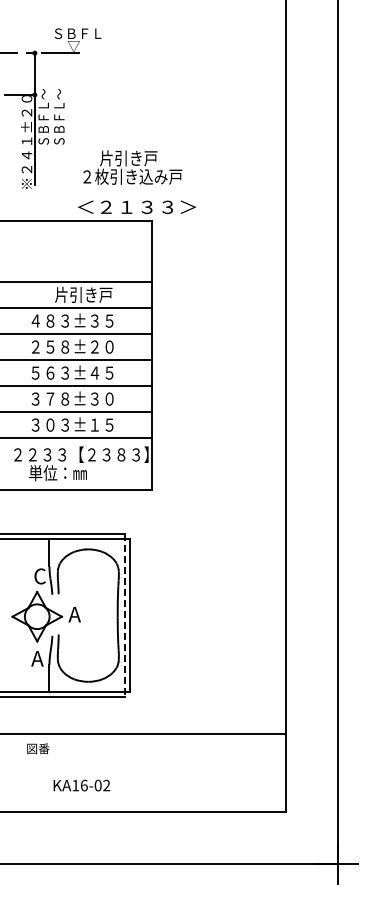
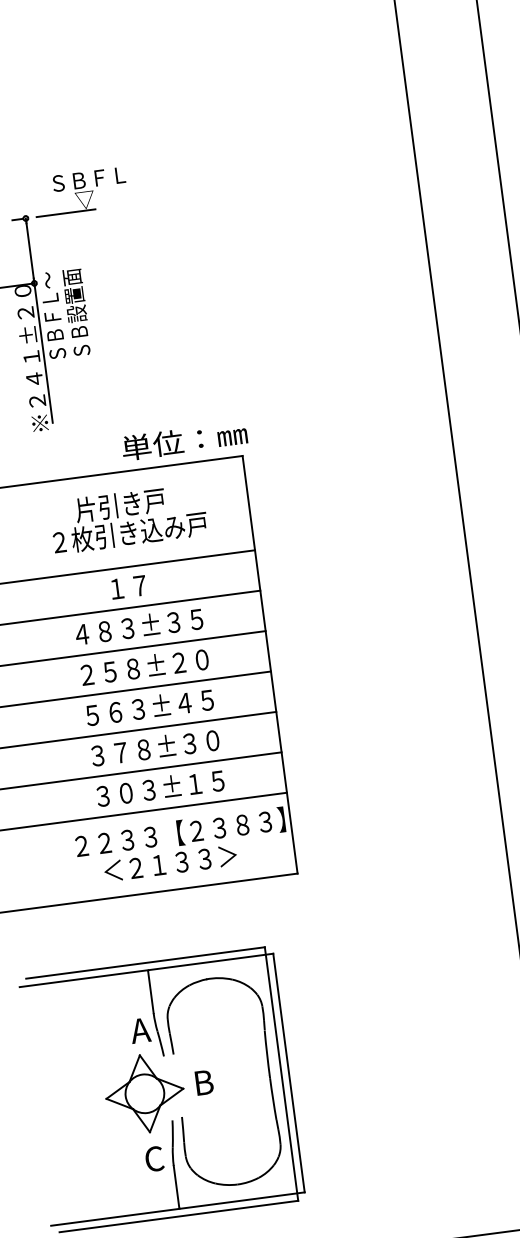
text: (59, 106) -> (75, 296), ＳＢＦＬ～ -> ＳＢ設置面
text: (132, 167) -> (128, 518), moved
text: (136, 207) -> (215, 437), ＜２１３３＞ -> 単位：㎜
text: (83, 294) -> (150, 583), 片引き戸 -> １７
text: (72, 473) -> (170, 863), 単位：㎜ -> ＜２１３３＞
text: (39, 576) -> (140, 1030), C -> A
text: (74, 614) -> (202, 1082), A -> B
line: (125, 615) -> (281, 1073), dashed -> solid
text: (37, 658) -> (153, 1158), A -> C

